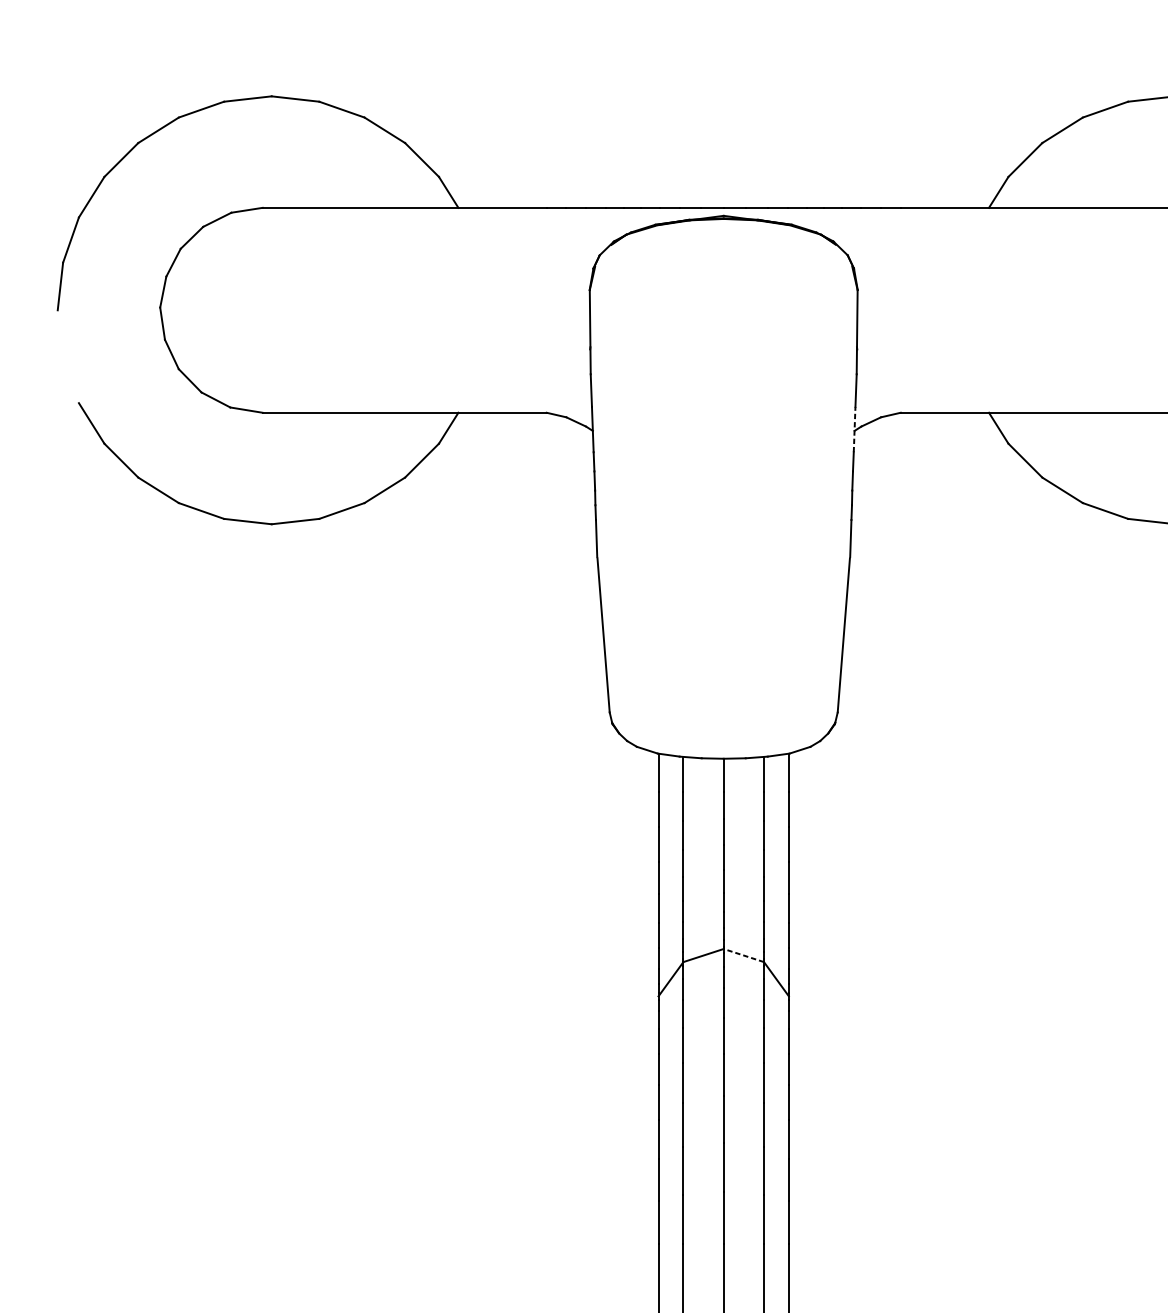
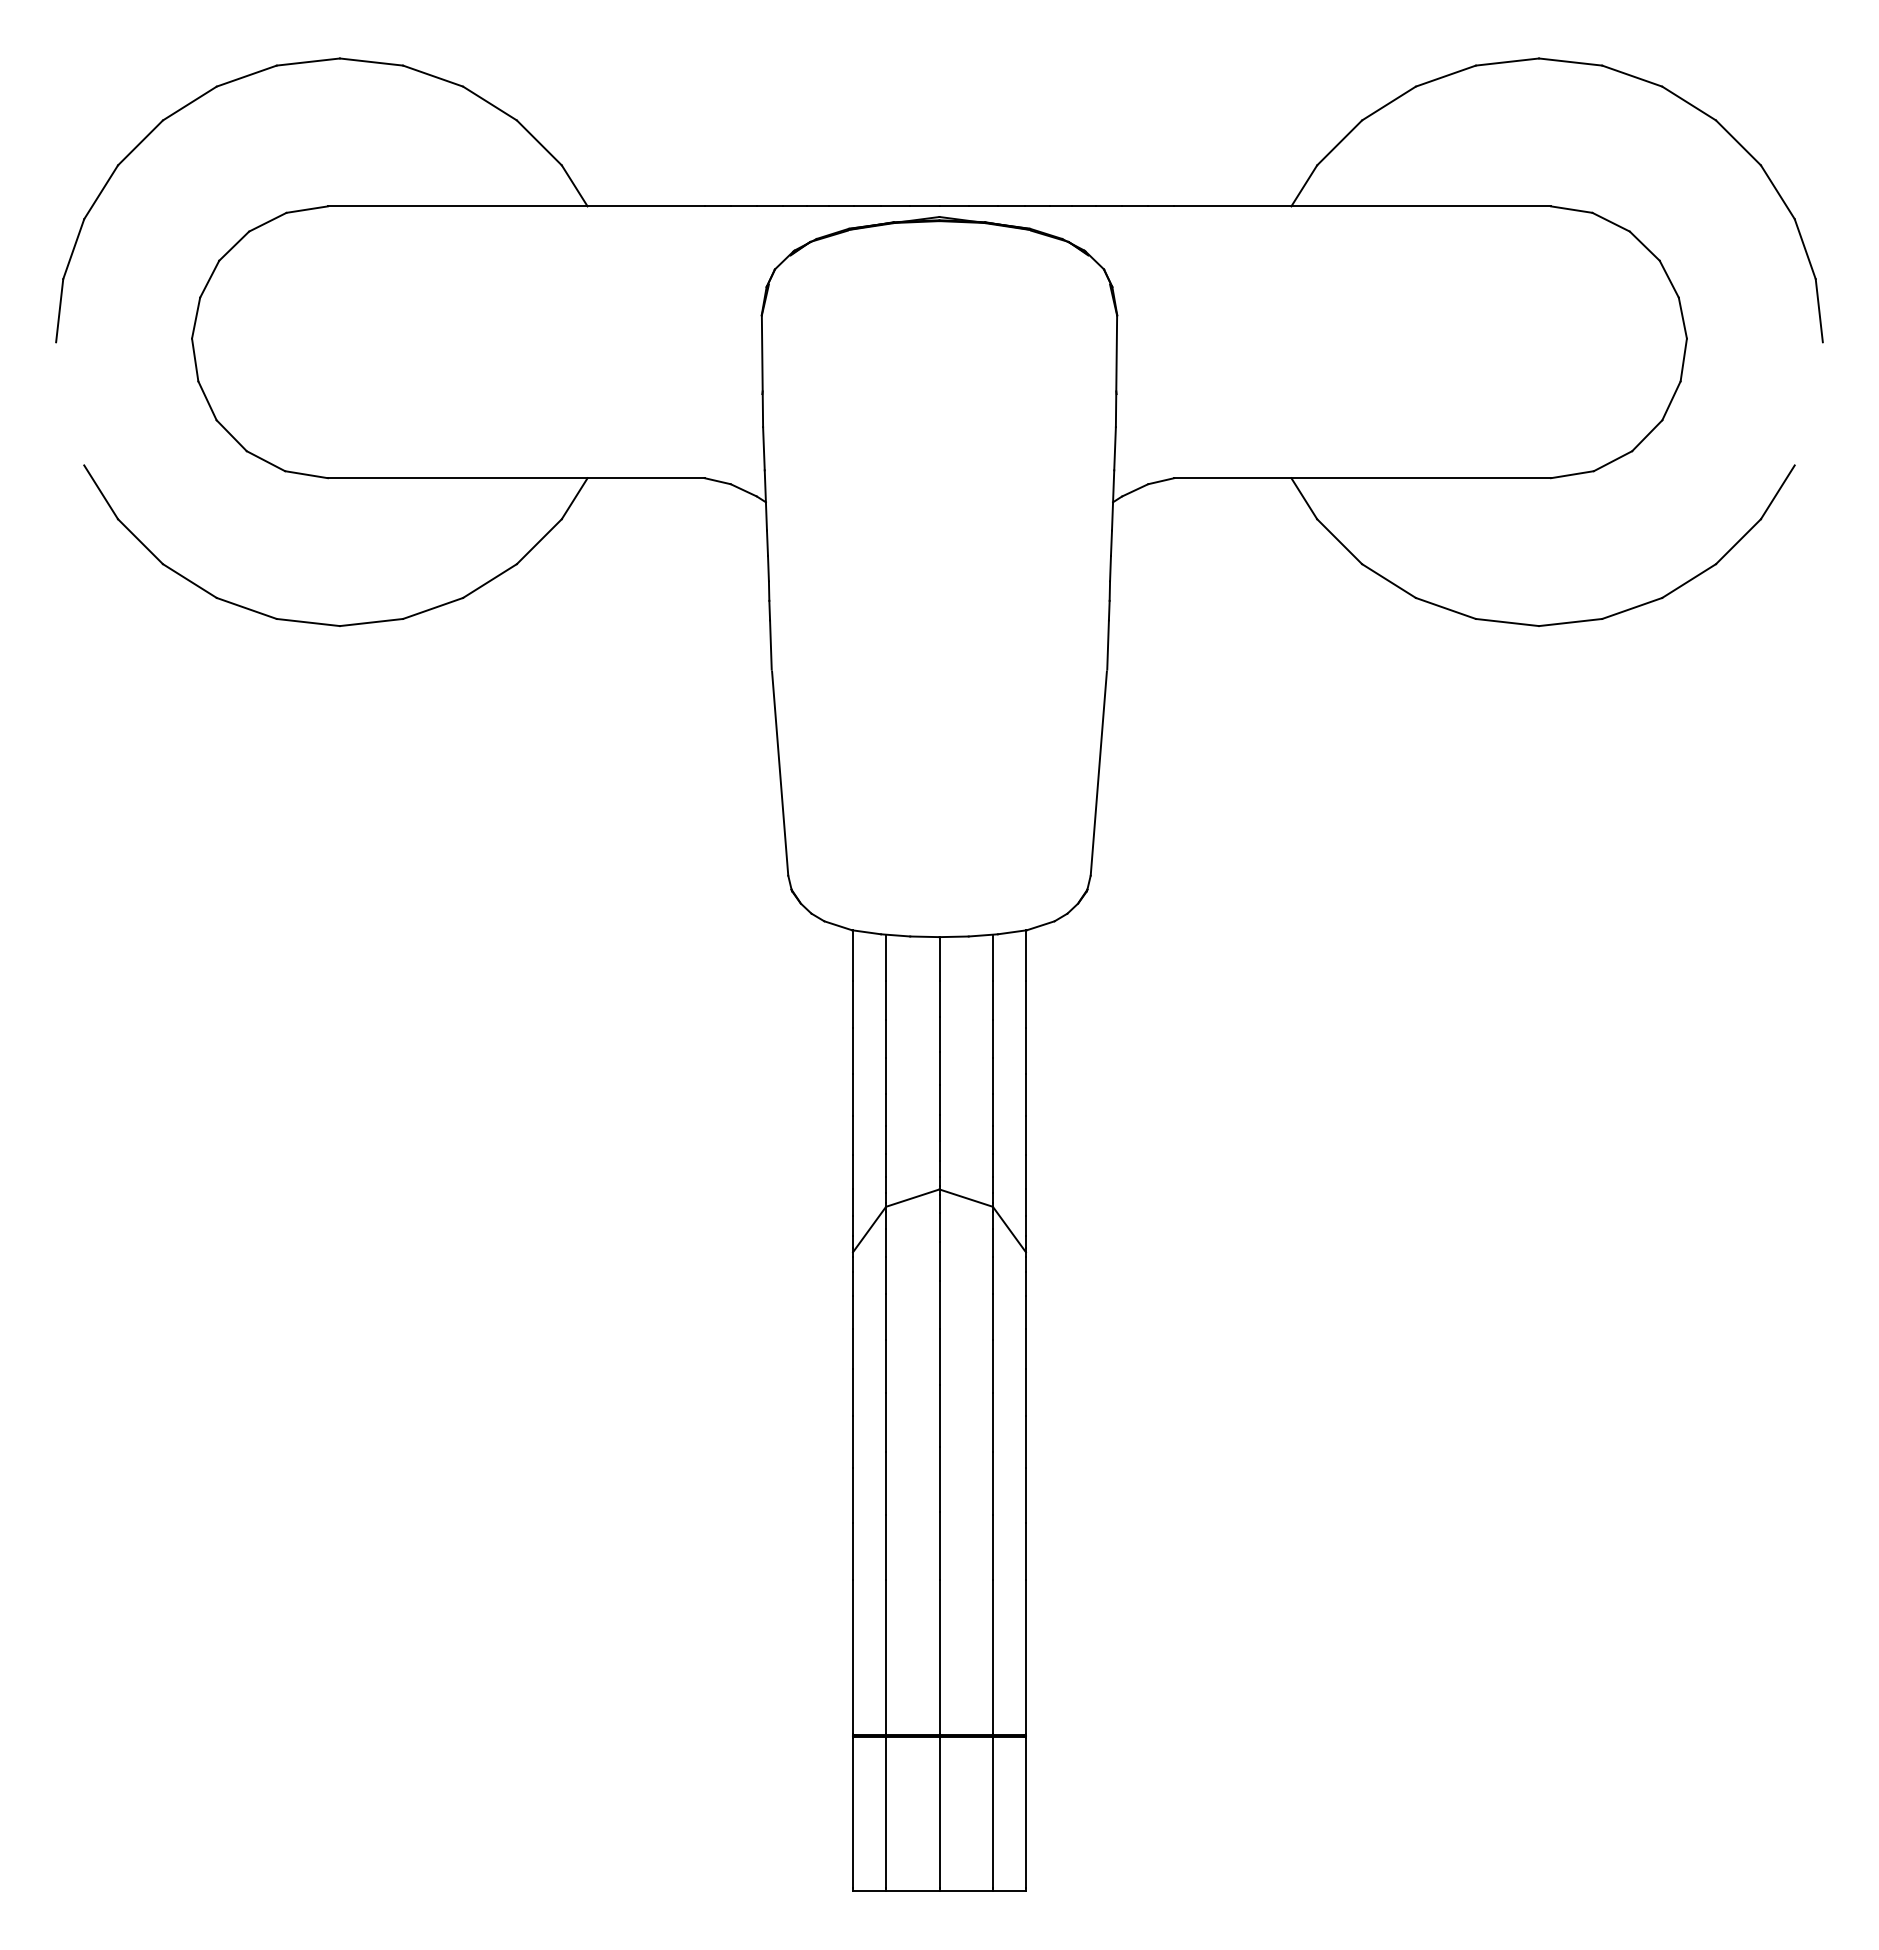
line: (854, 428) -> (1113, 499), dashed -> solid
line: (743, 955) -> (965, 1197), dashed -> solid

